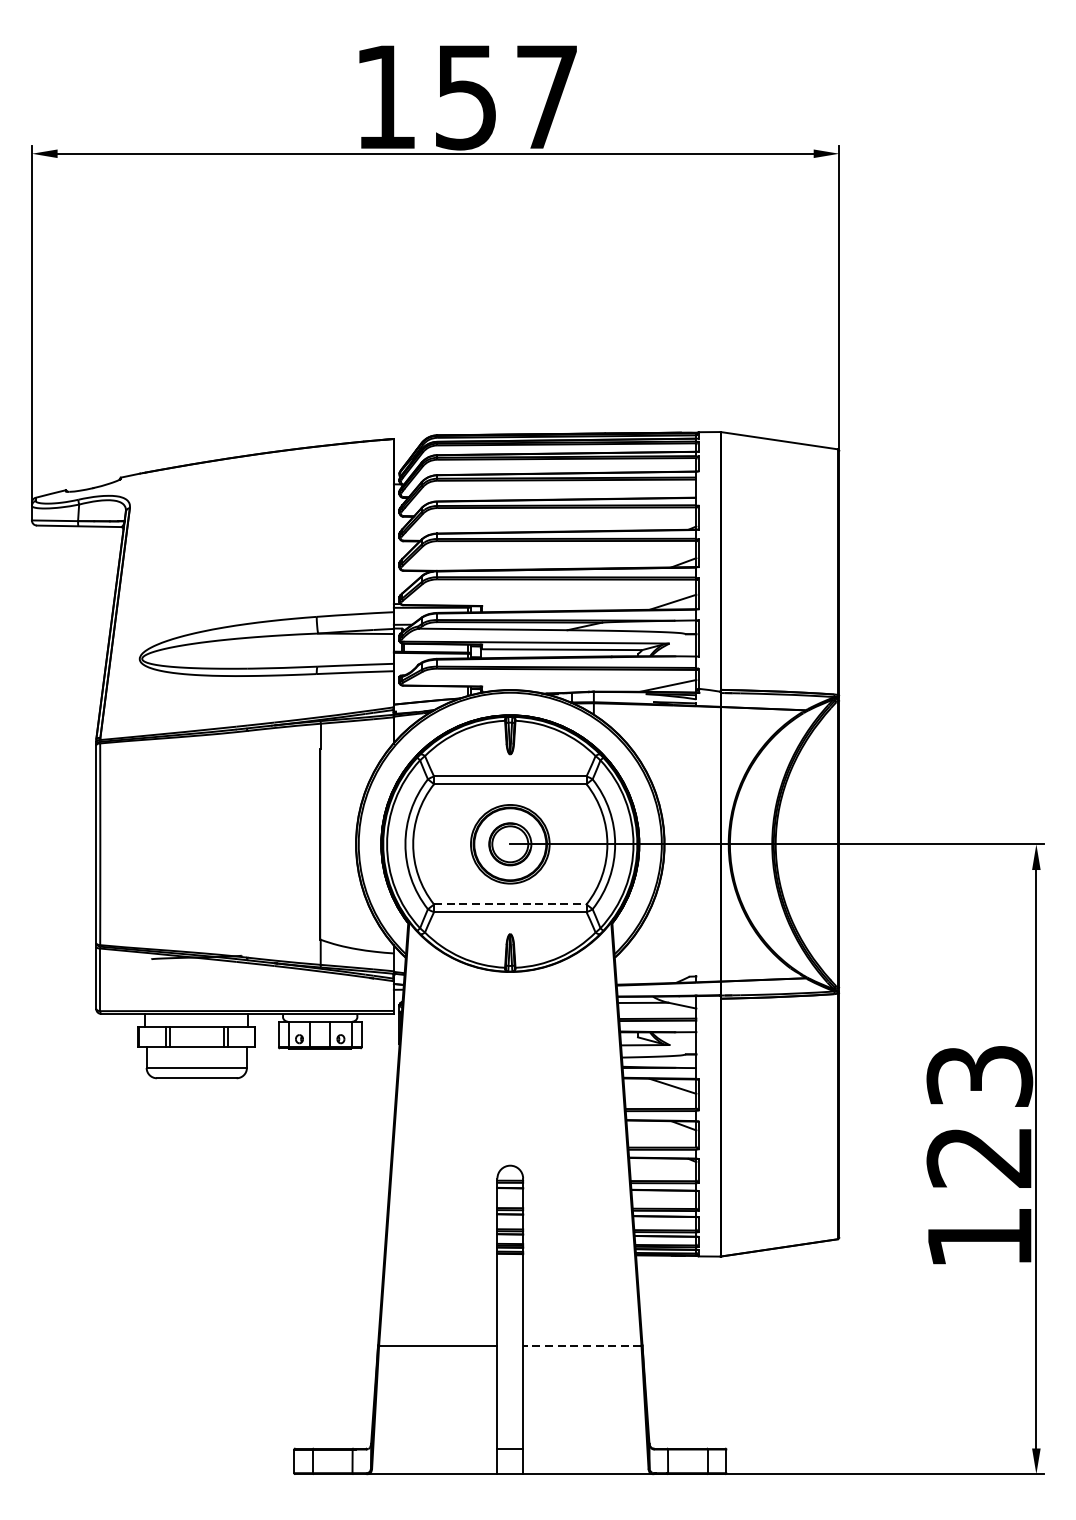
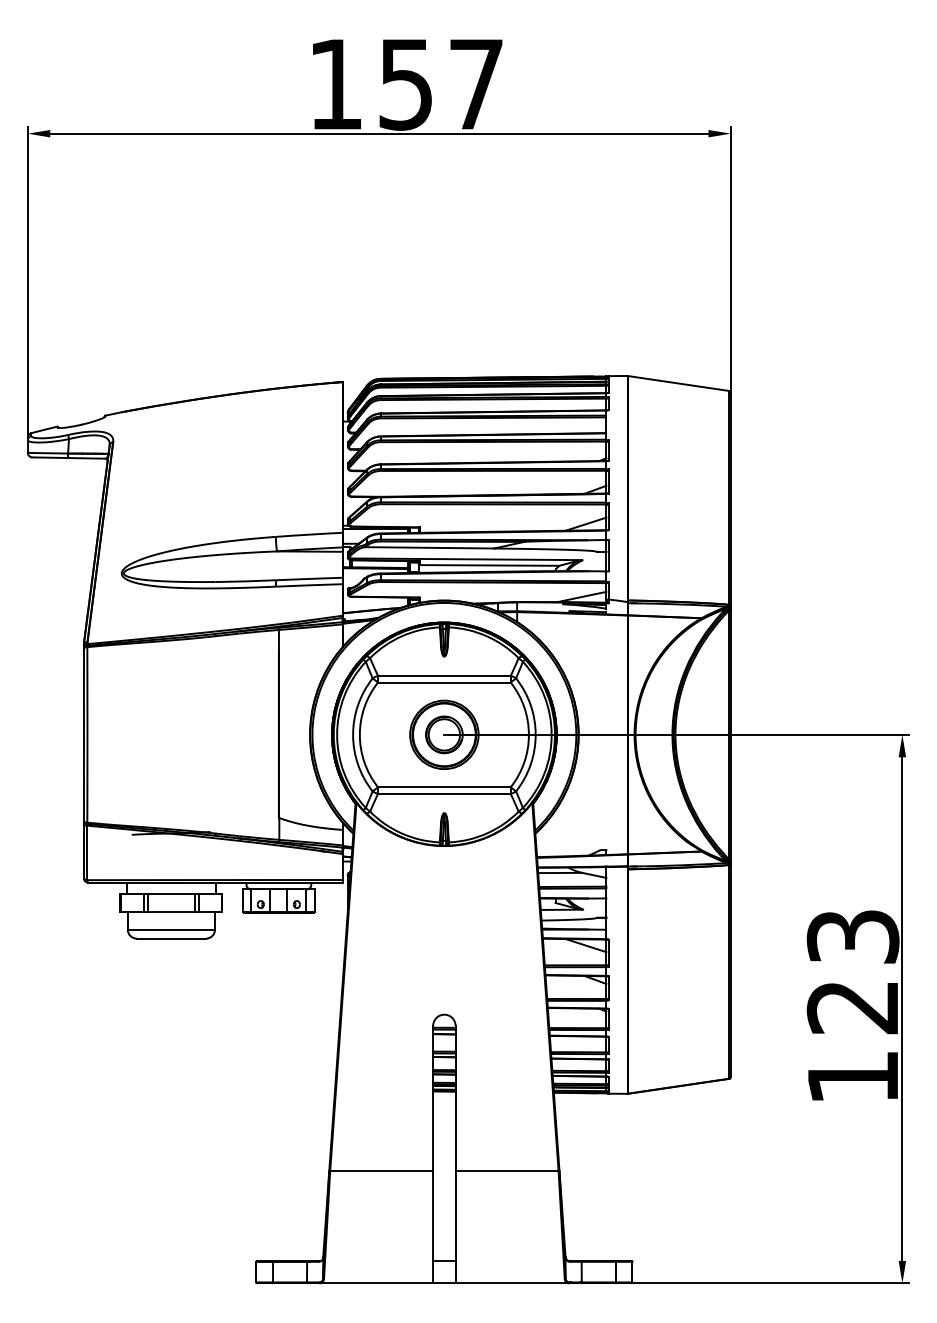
line: (510, 904) -> (444, 787), dashed -> solid
line: (582, 1345) -> (507, 1171), dashed -> solid

